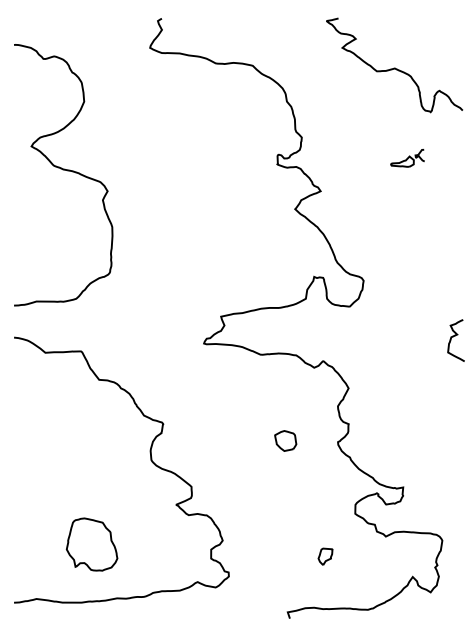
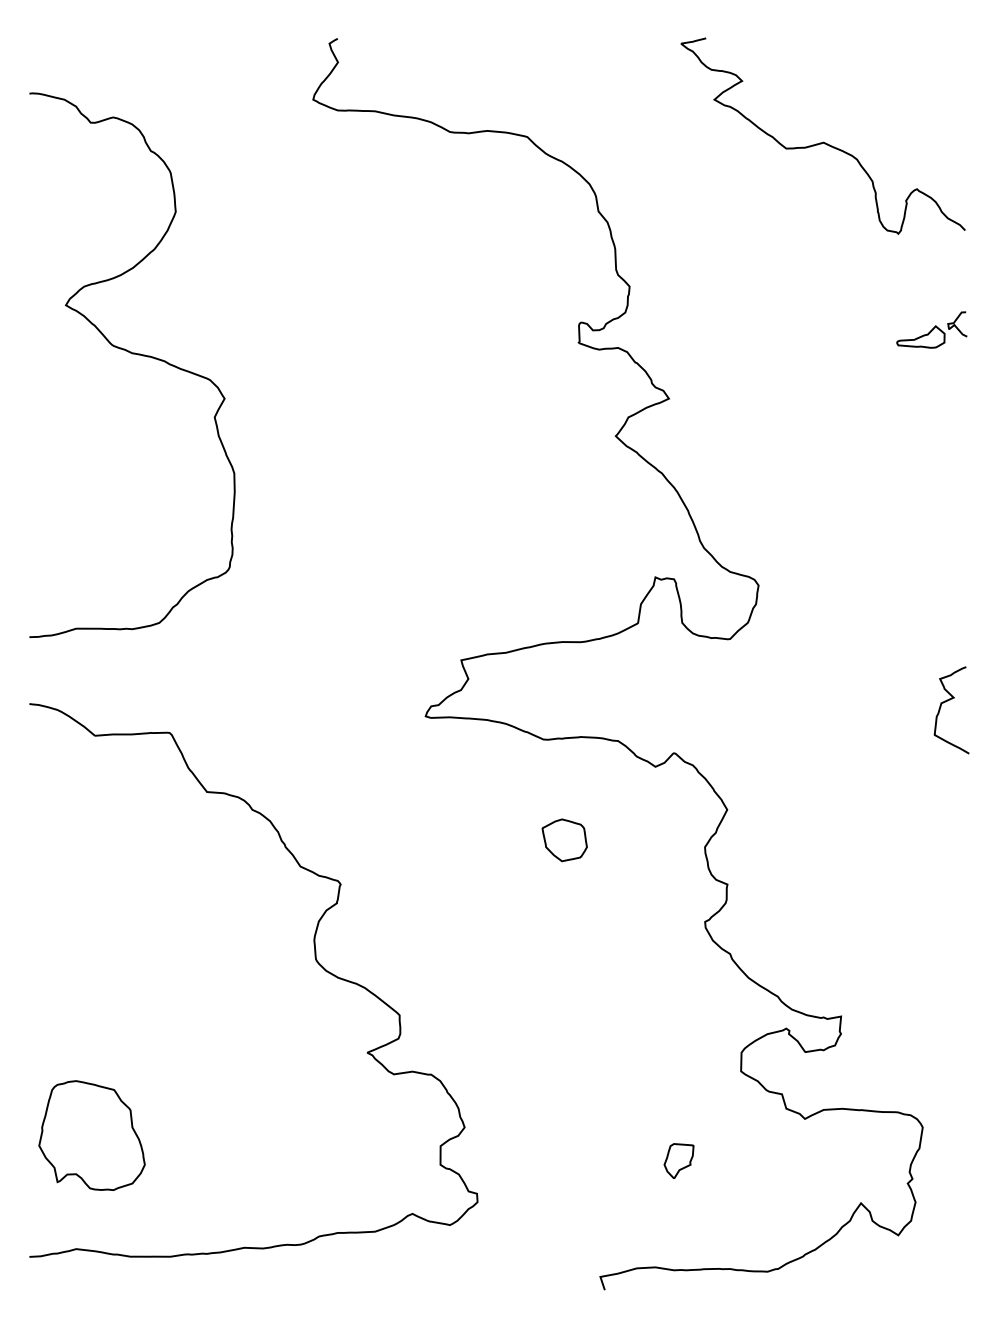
part: (407, 158) -> (931, 330), moved
part: (285, 440) -> (564, 839), moved
part: (91, 544) -> (90, 1135), moved

